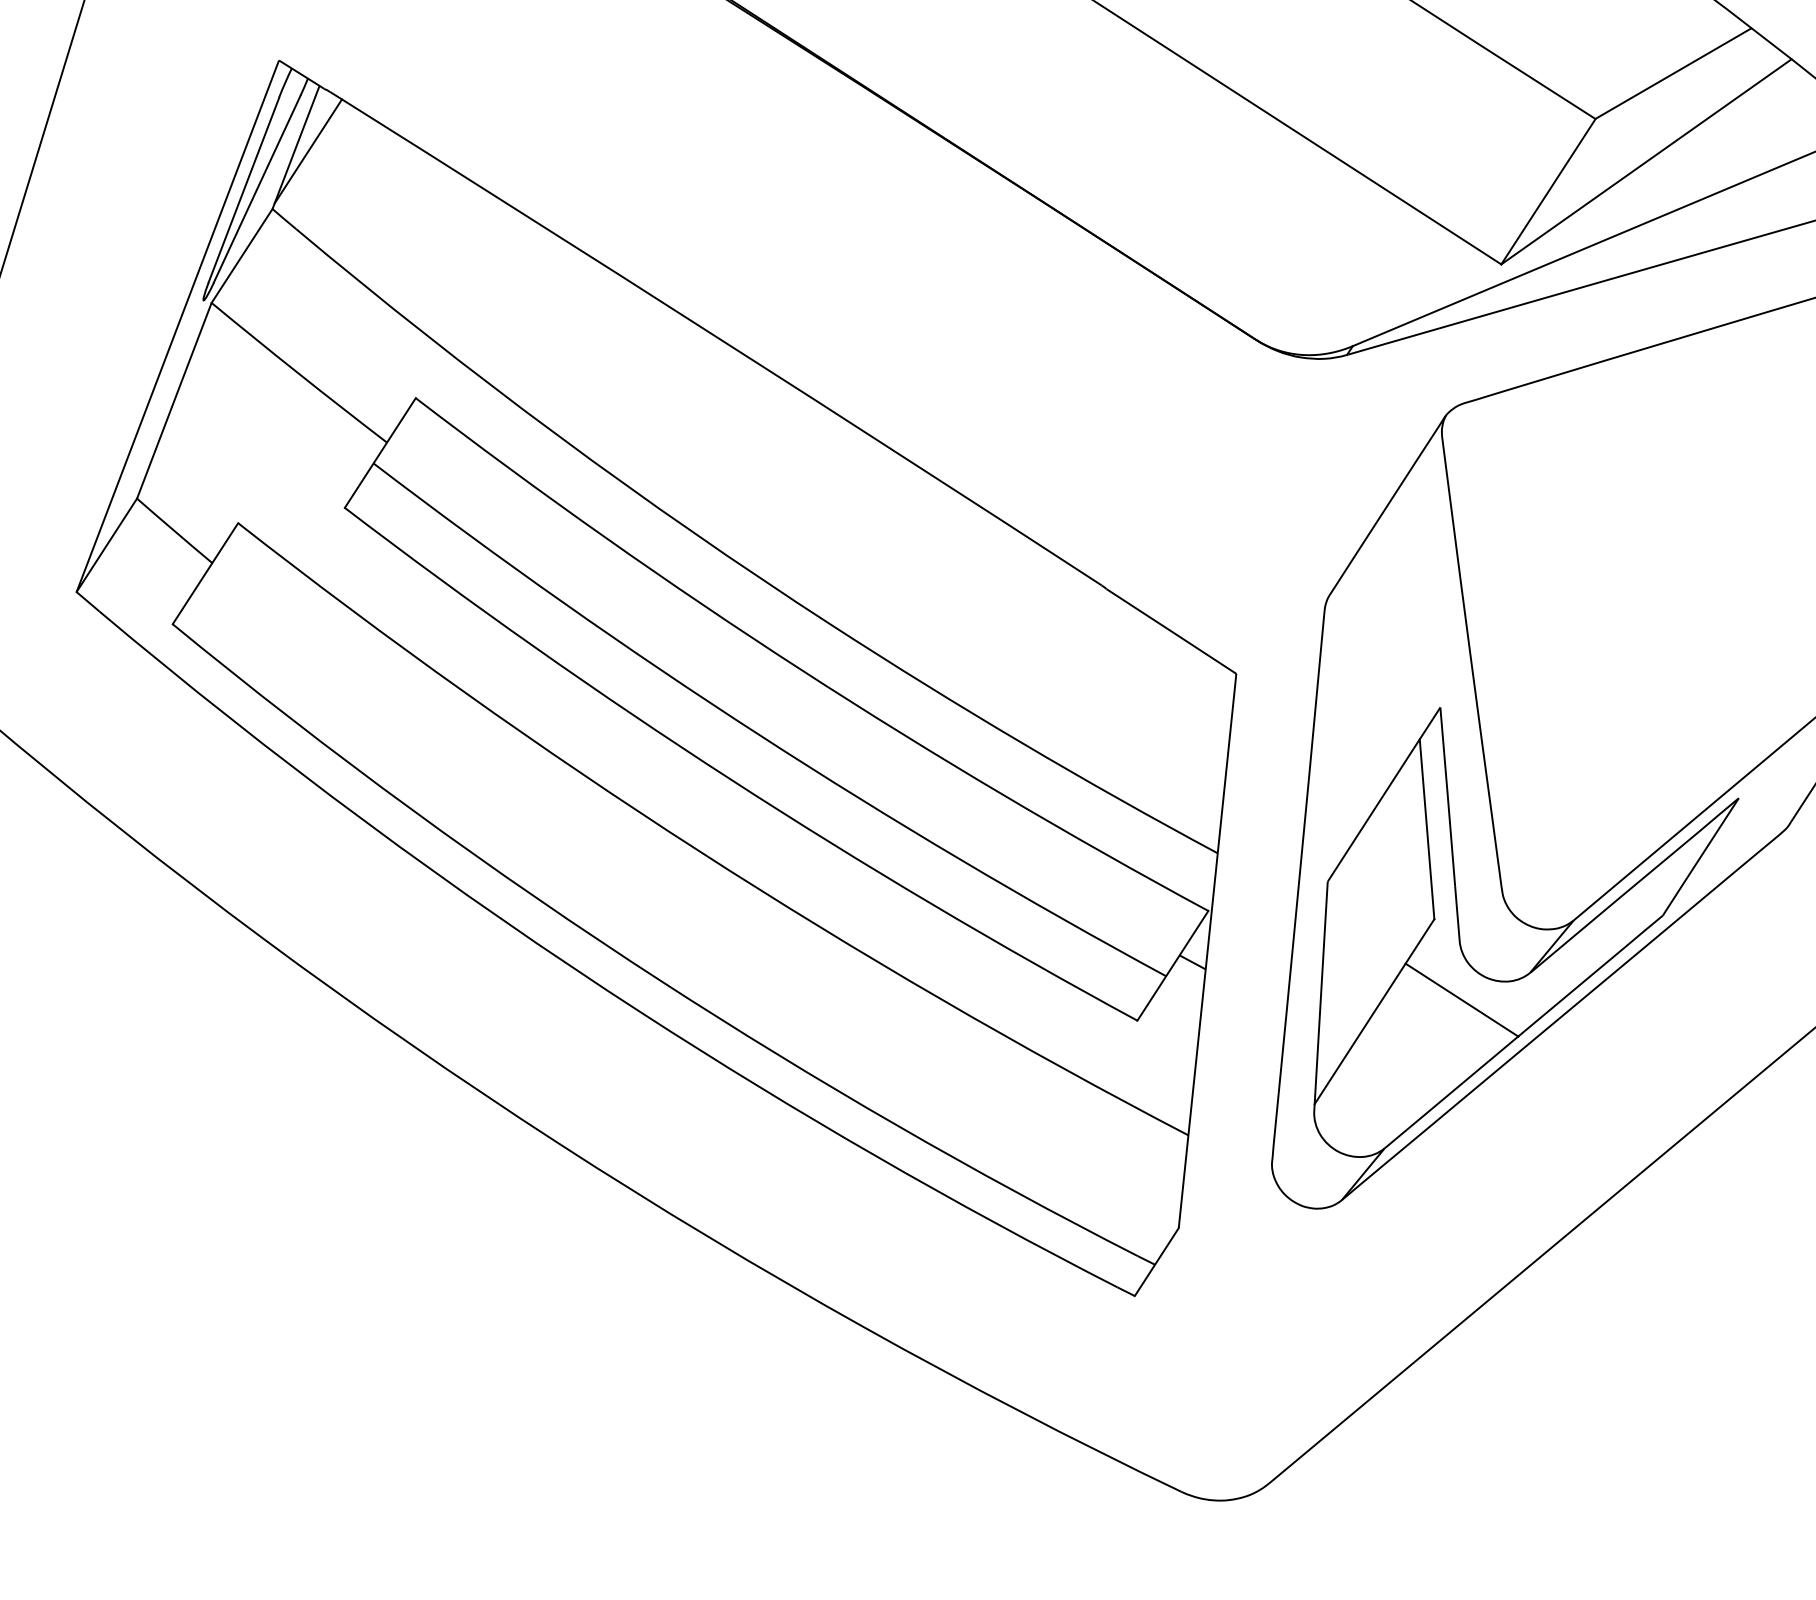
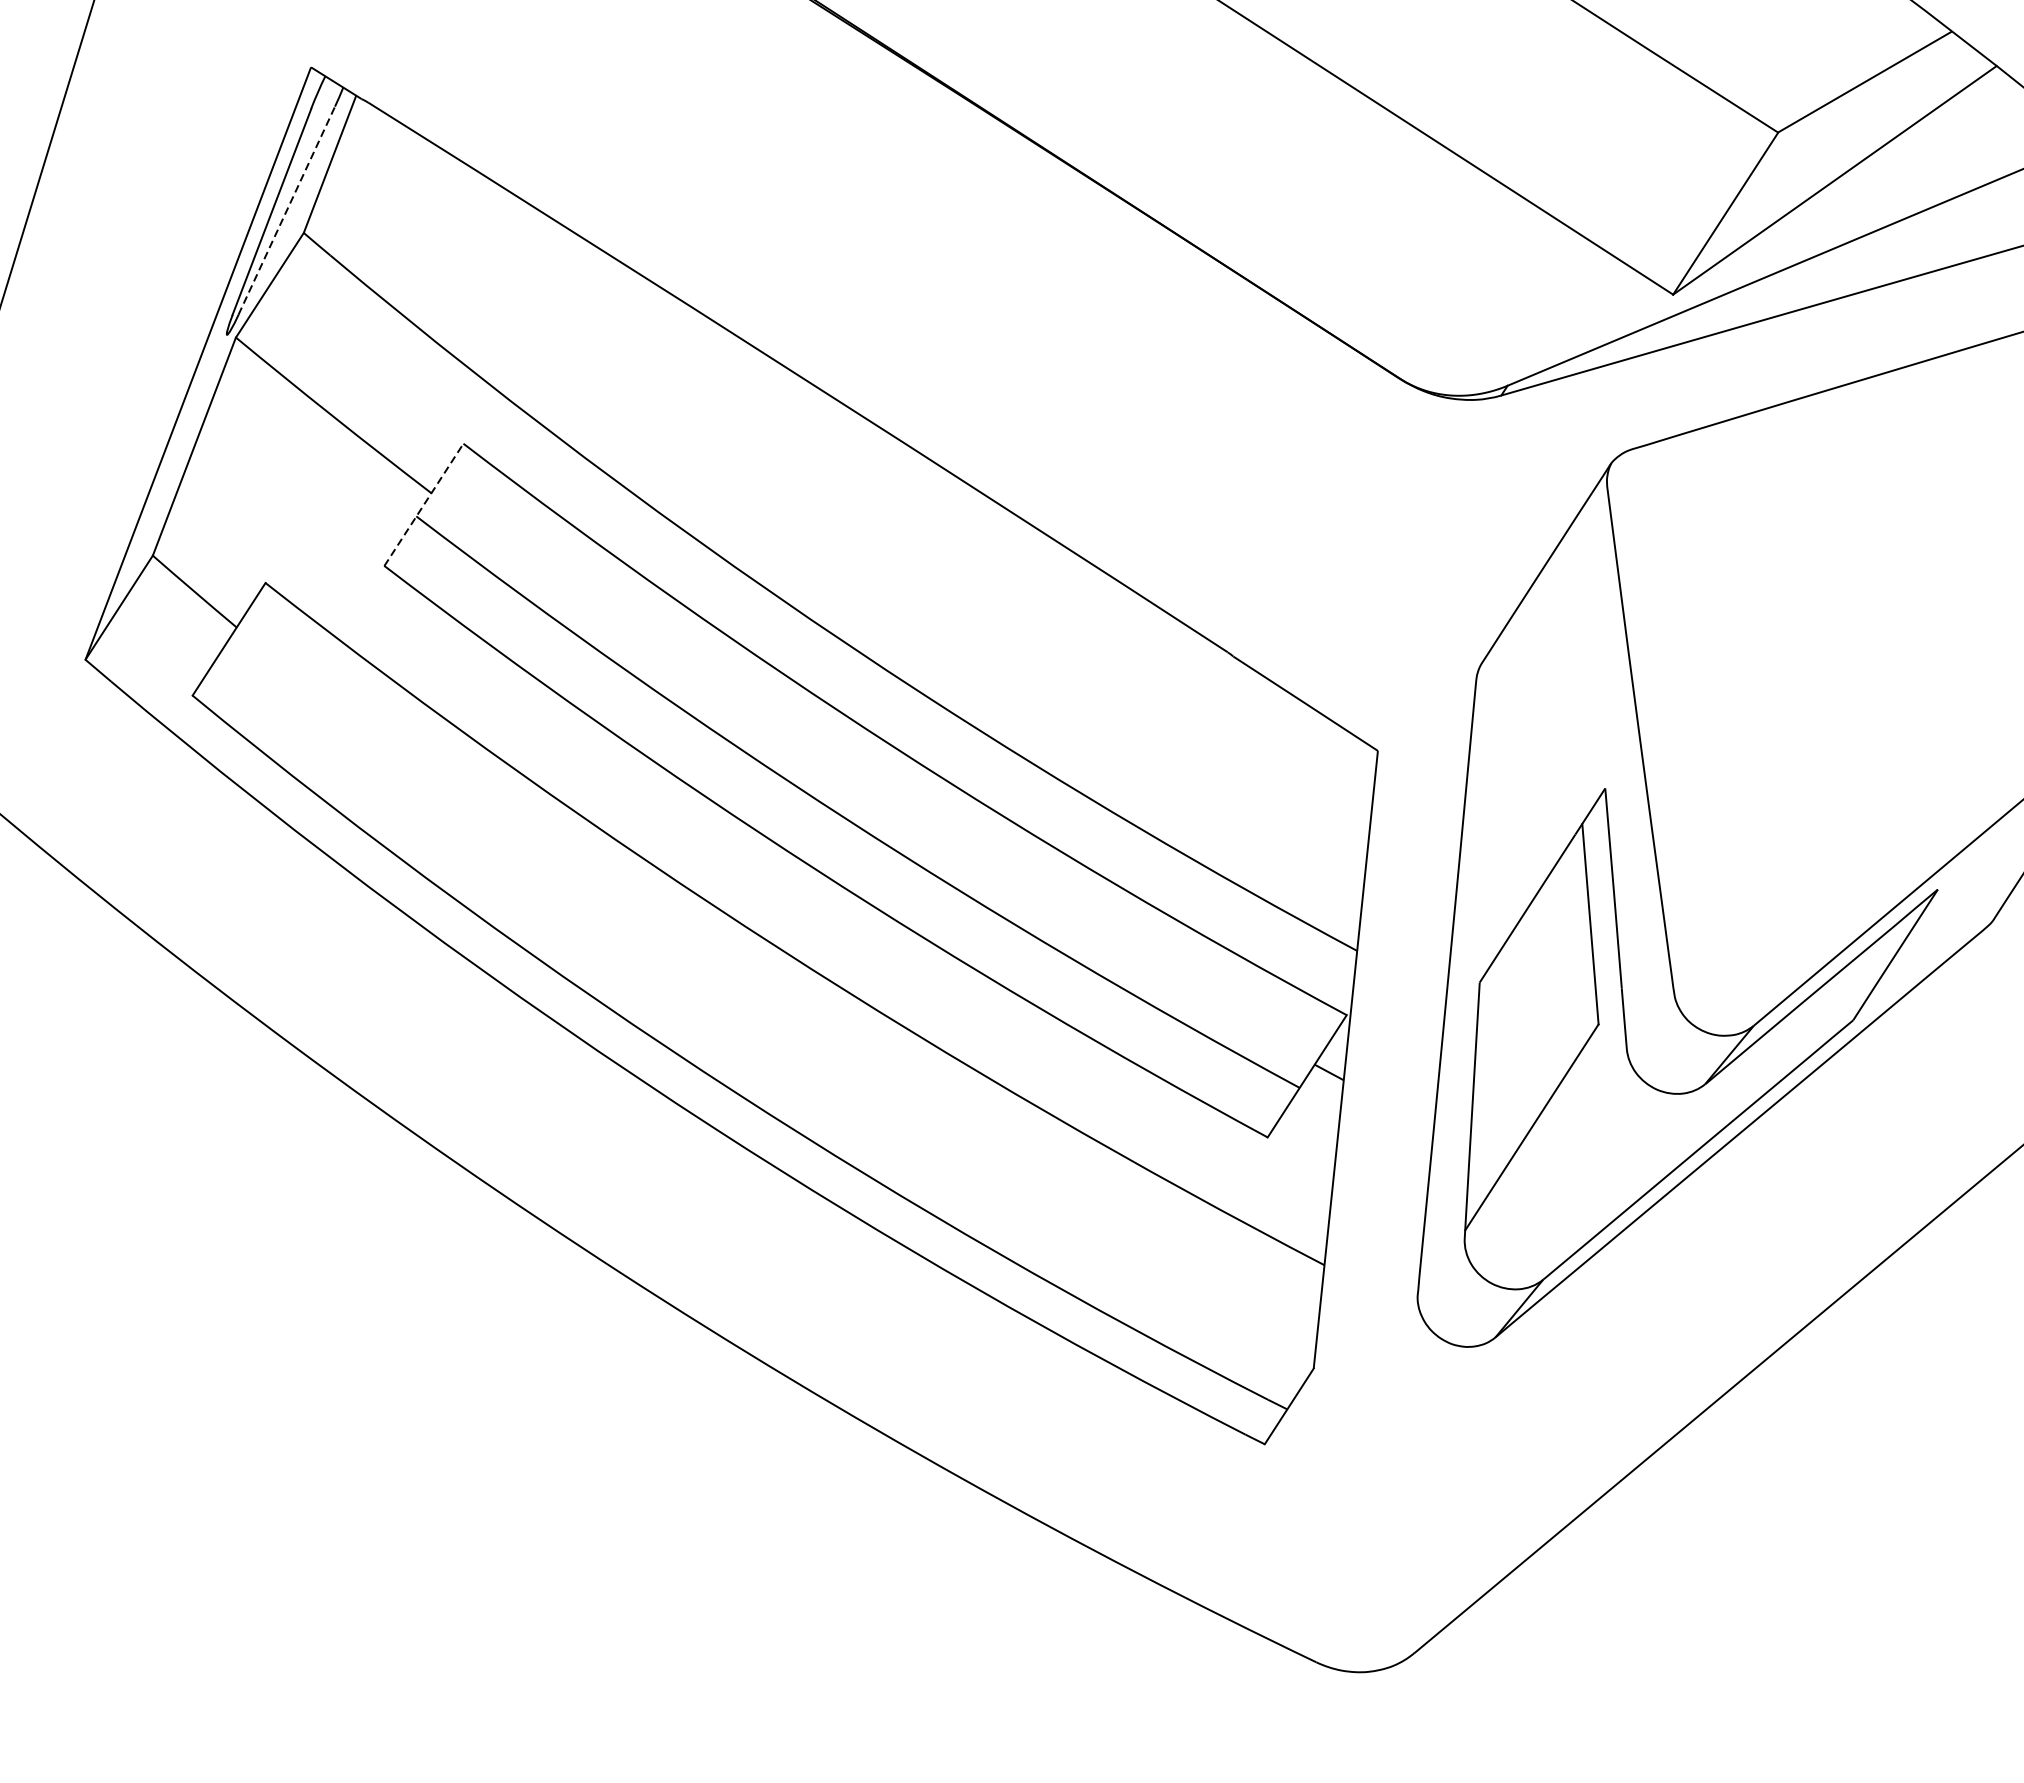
line: (308, 151) -> (343, 168), removed
line: (257, 188) -> (287, 210), solid -> dashed
line: (380, 452) -> (424, 504), solid -> dashed
line: (1461, 999) -> (1628, 1113), removed

